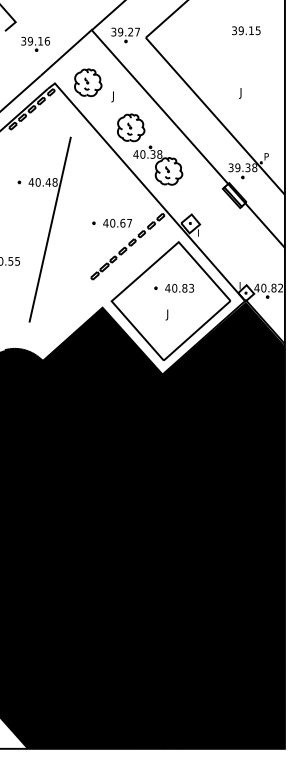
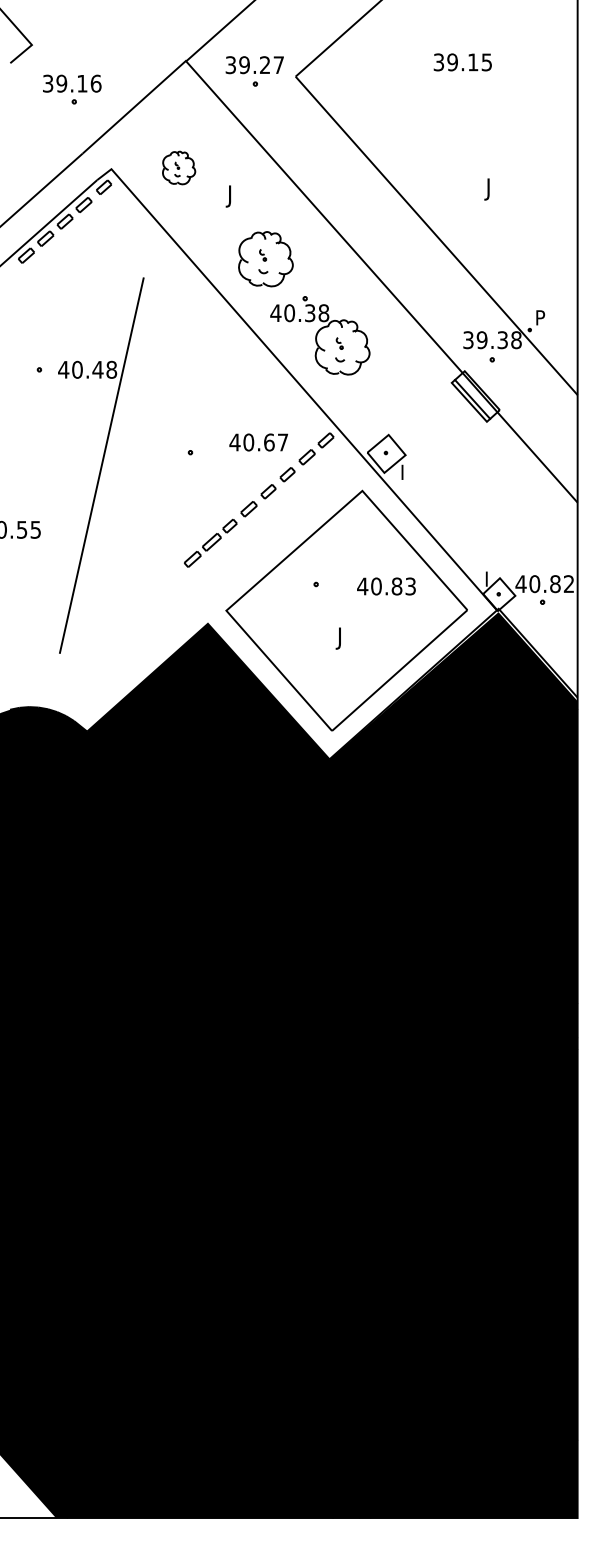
text: (246, 30) -> (463, 61), moved
part: (88, 82) -> (179, 167), size x0.6
text: (117, 222) -> (258, 440), moved
text: (179, 288) -> (386, 586), moved

